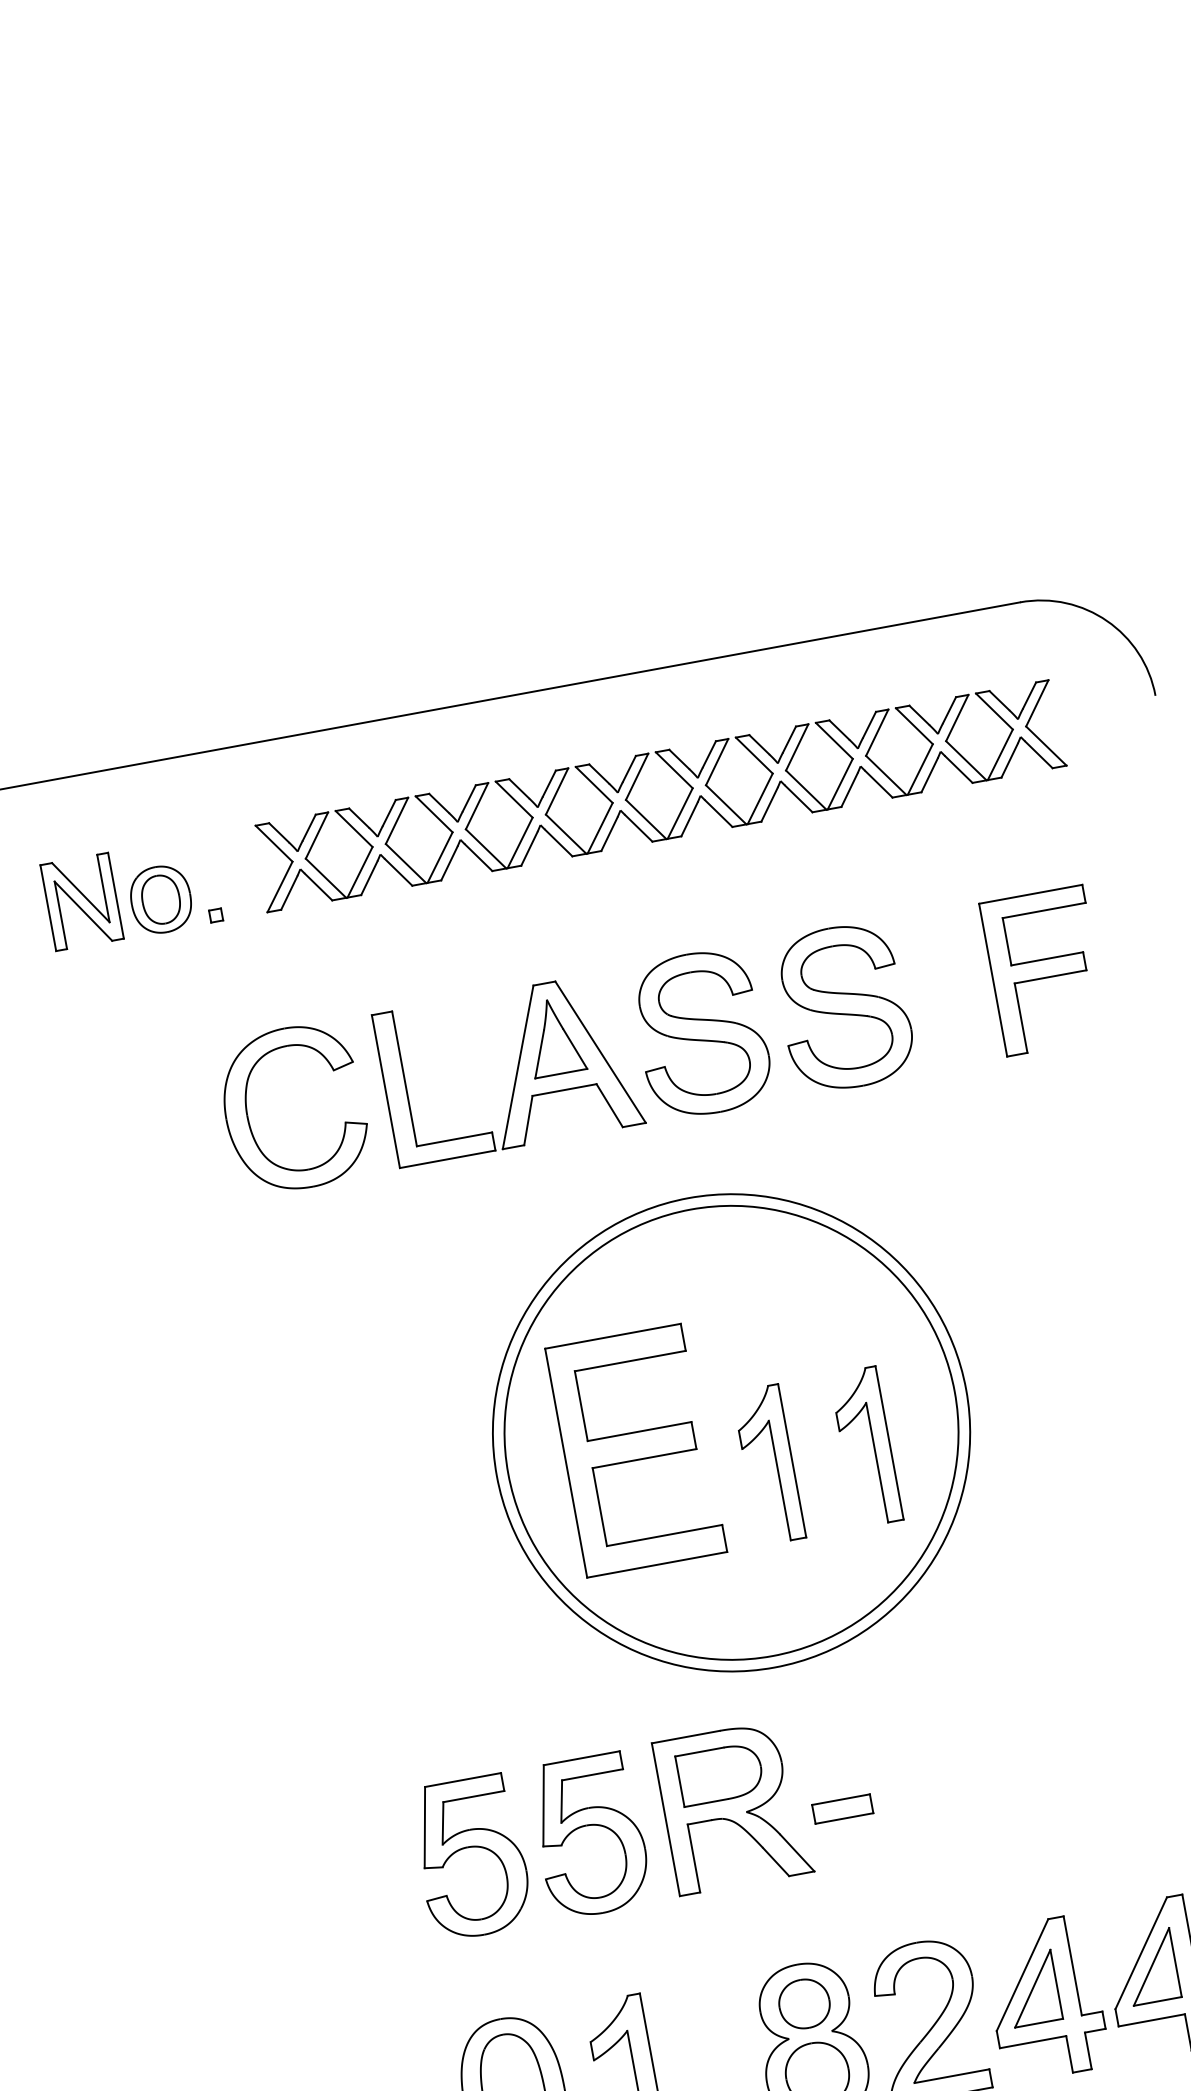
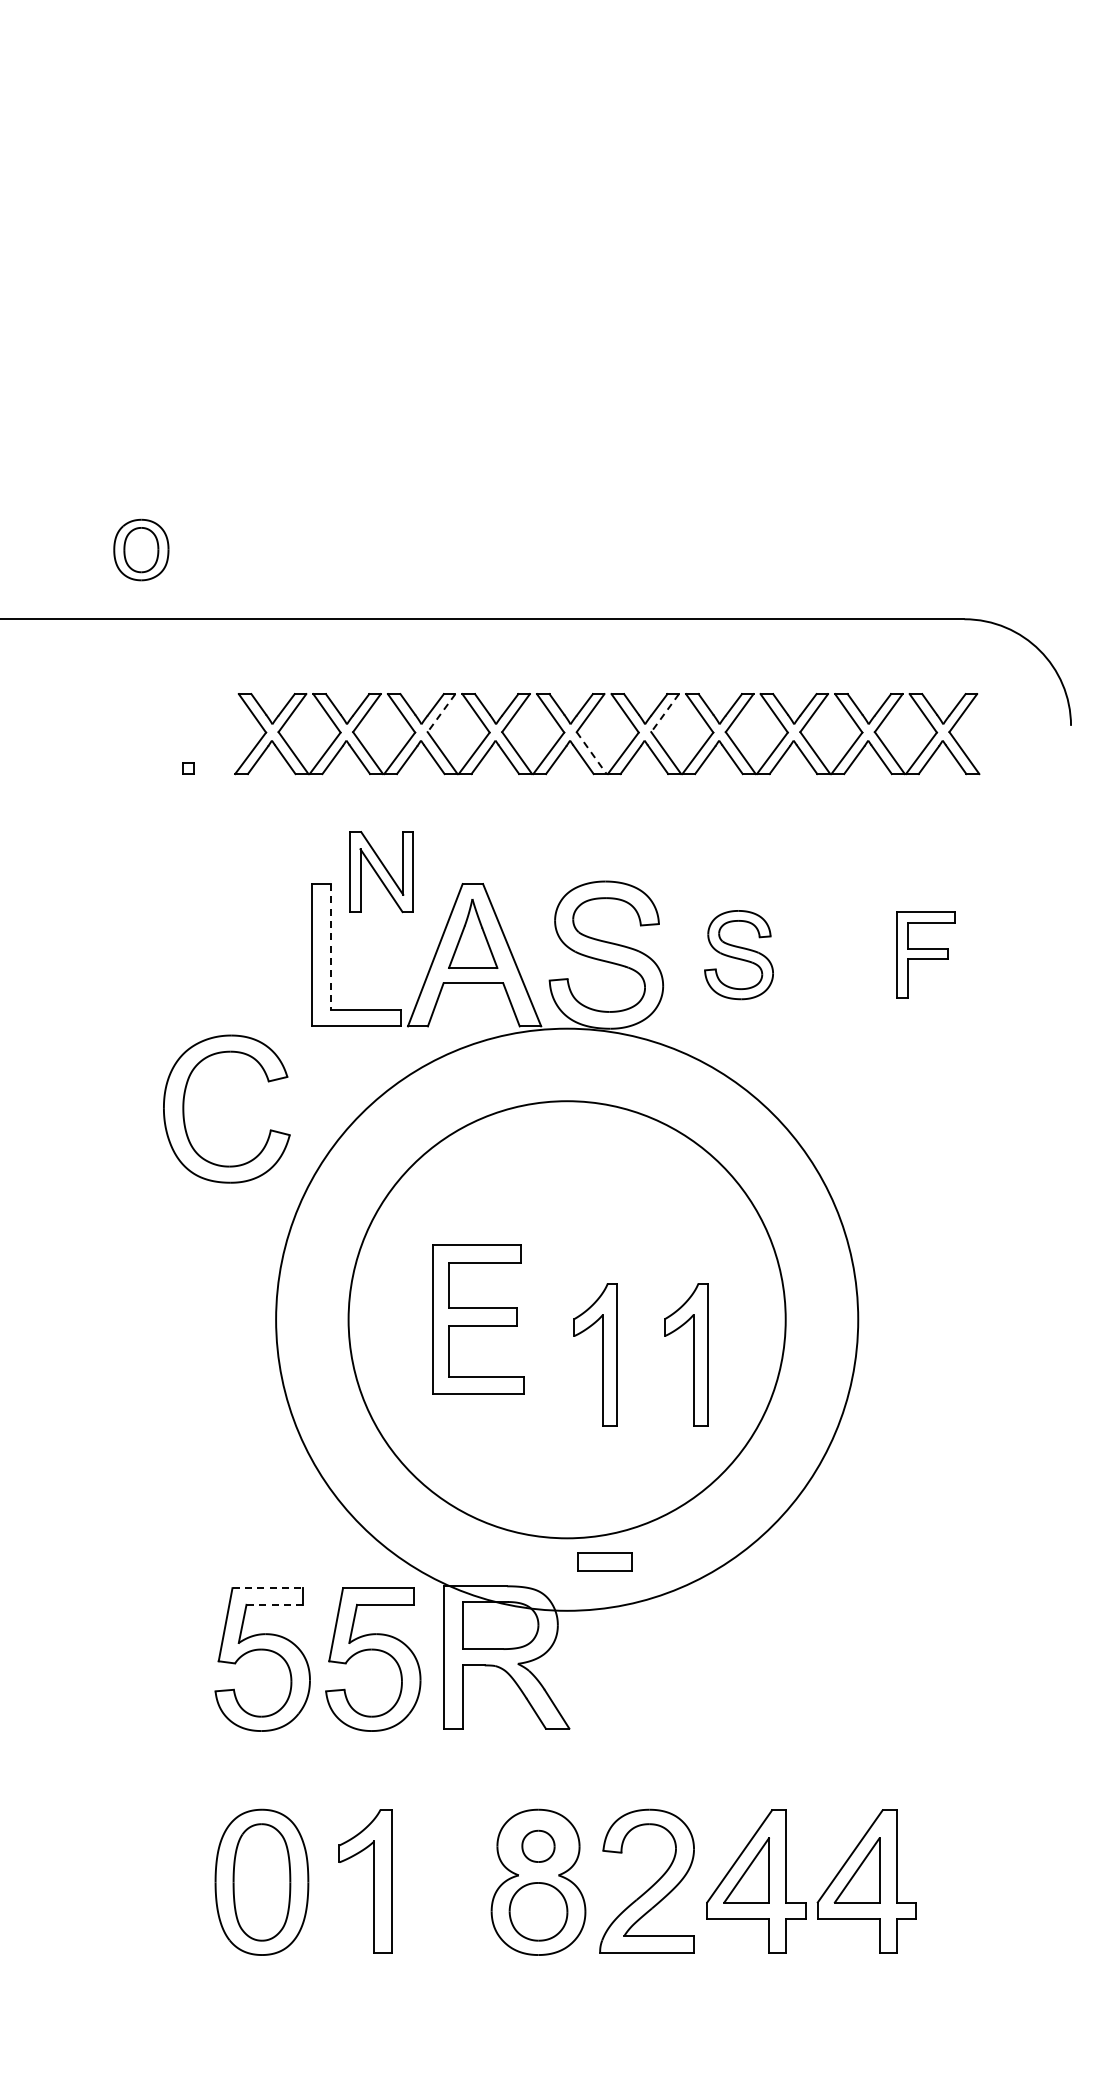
line: (717, 762) -> (665, 713), solid -> dashed
line: (477, 806) -> (441, 713), solid -> dashed
line: (646, 820) -> (591, 753), solid -> dashed
part: (161, 899) -> (141, 549), moved
part: (81, 902) -> (381, 872), moved
part: (1044, 970) -> (925, 954), size x0.6
part: (843, 1006) -> (738, 954), size x0.6
line: (404, 1078) -> (331, 946), solid -> dashed
part: (248, 1116) -> (184, 1108), moved
circle: (731, 1432) -> (567, 1319), size x1.4
part: (636, 1450) -> (478, 1319), size x0.7
line: (463, 1780) -> (268, 1588), solid -> dashed
line: (473, 1796) -> (274, 1604), solid -> dashed
part: (841, 1808) -> (604, 1561), moved
part: (804, 2004) -> (538, 1846), size x0.7

